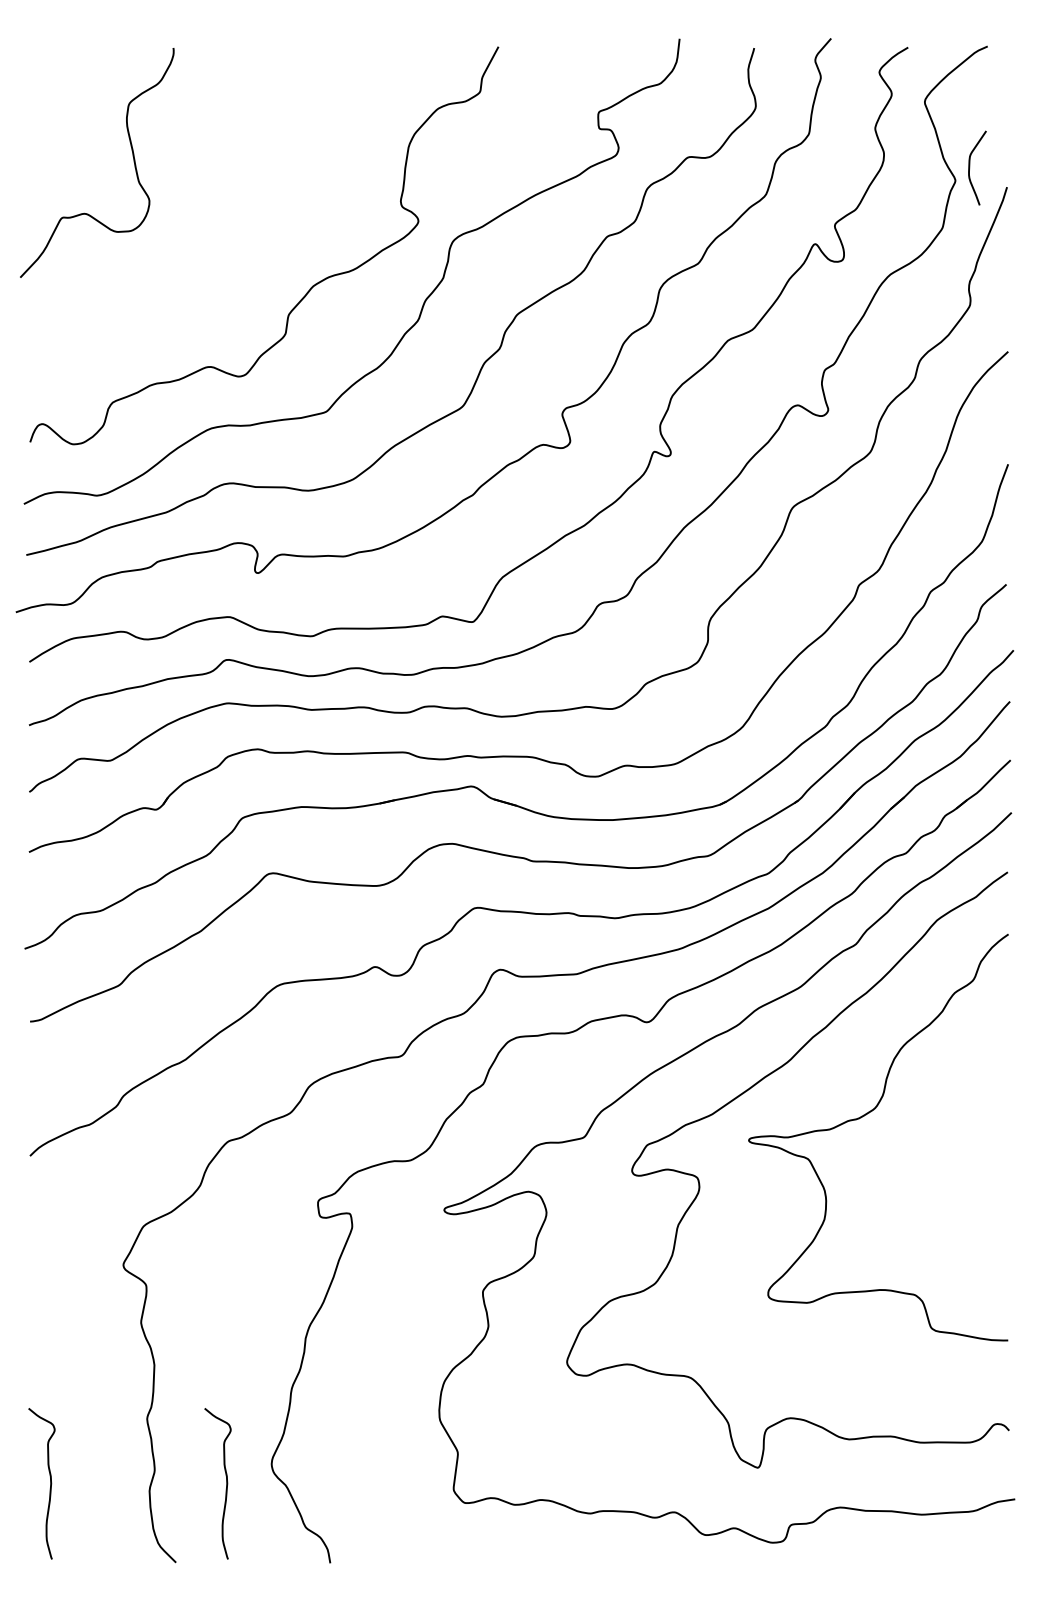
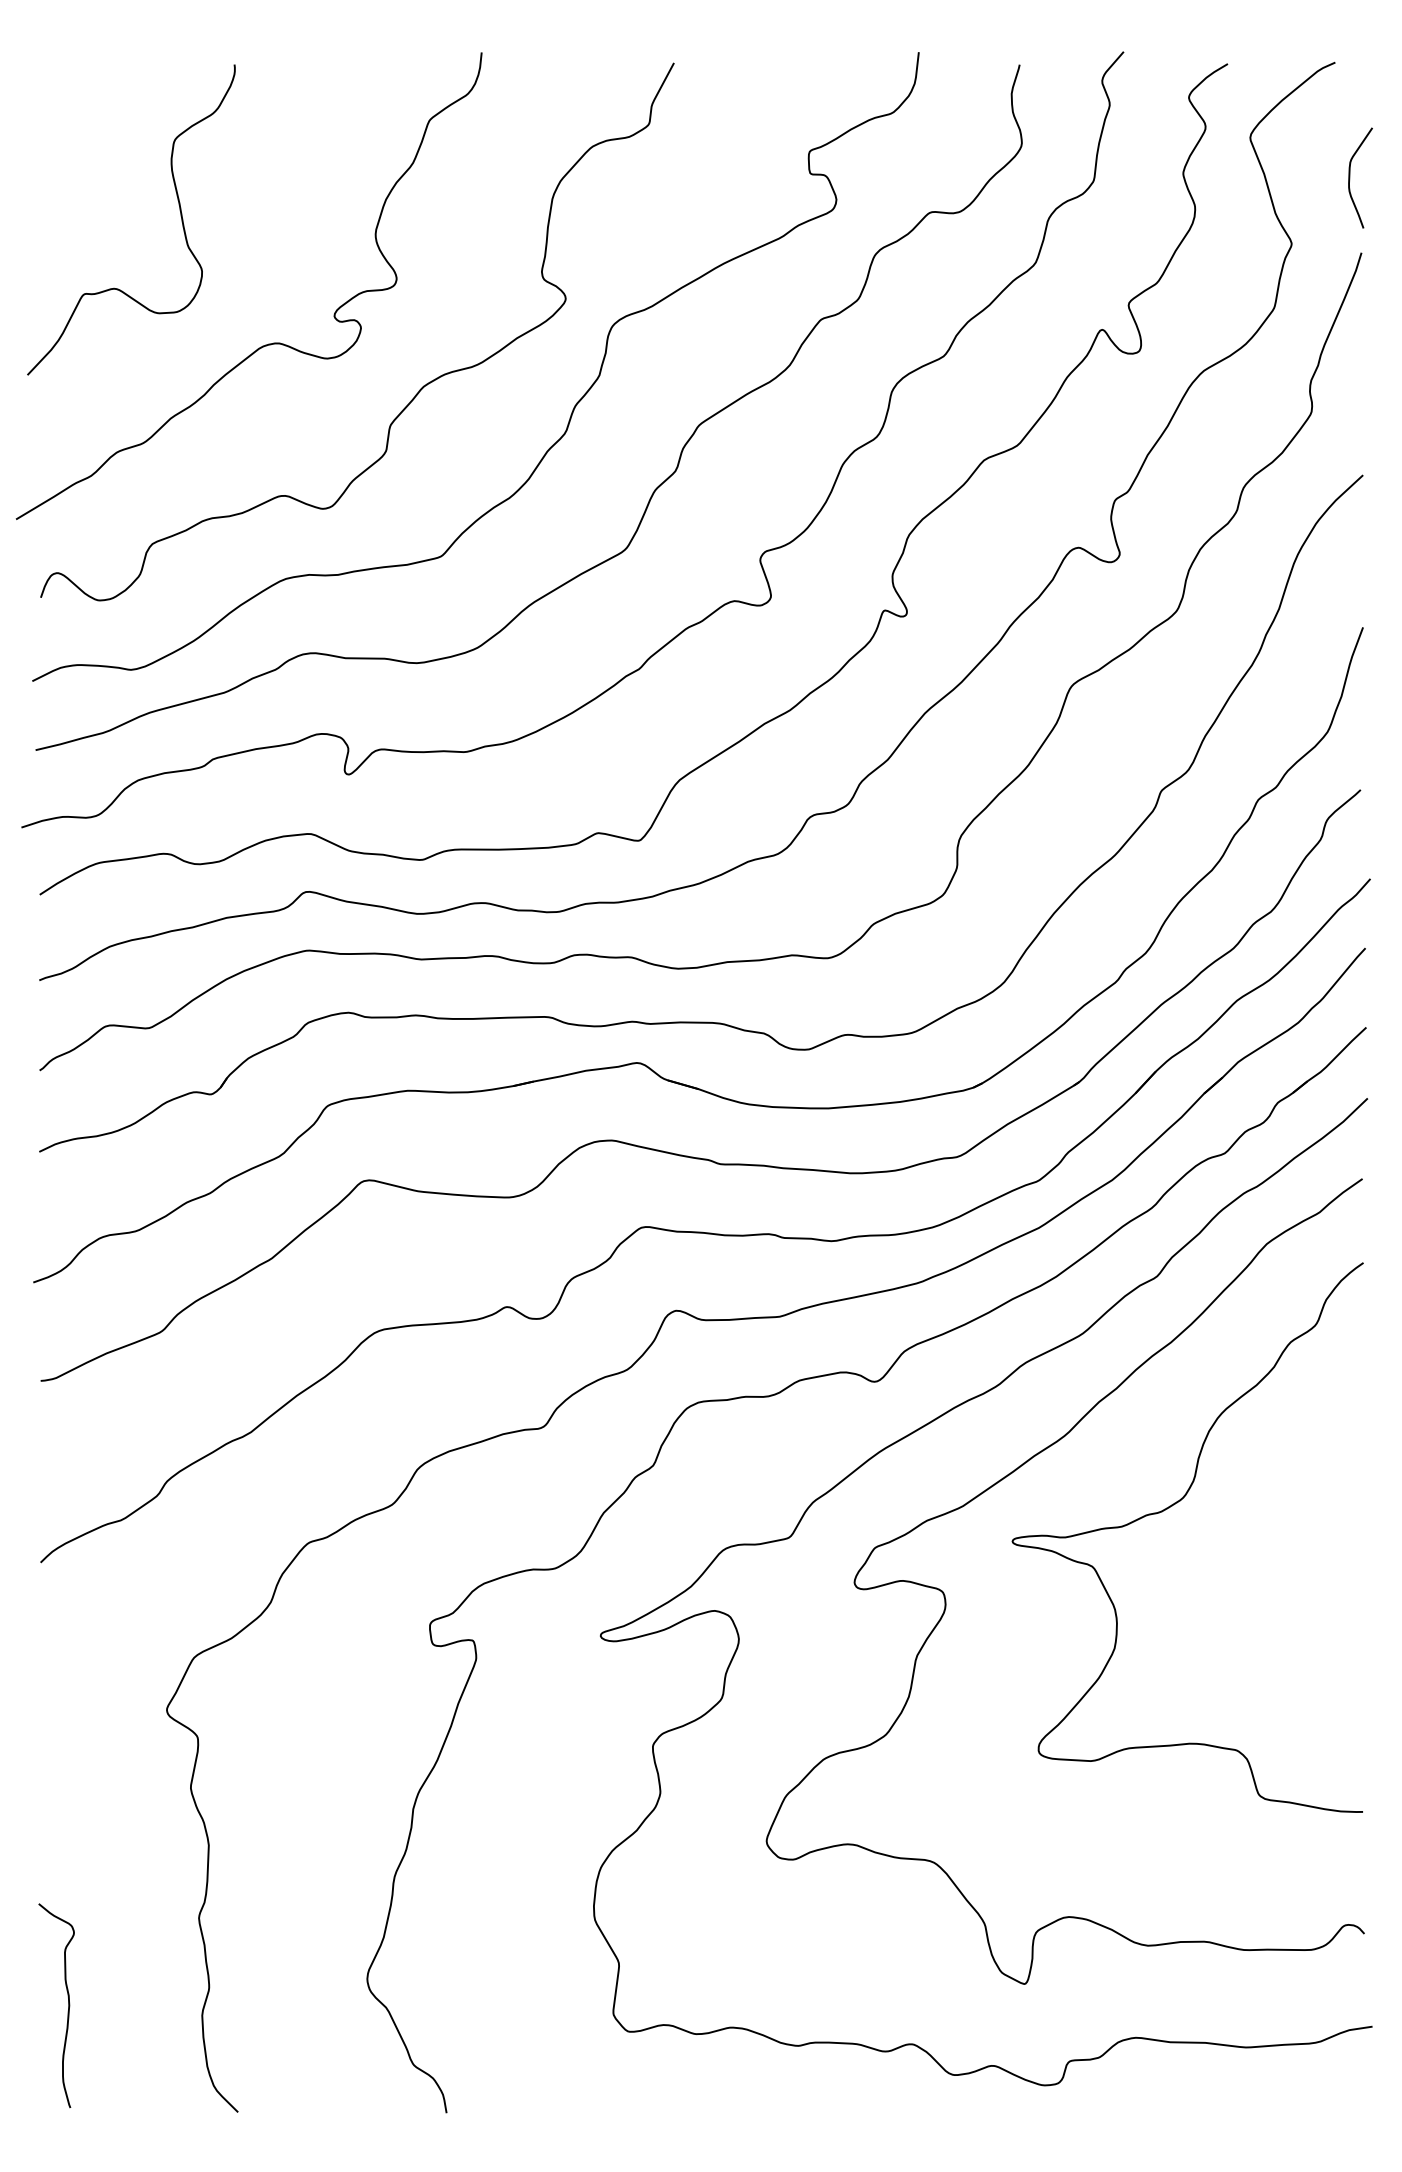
curve: (970, 167) -> (1350, 177), moved
curve: (198, 254) -> (268, 343), added
curve: (226, 1483) -> (306, 2005), removed

